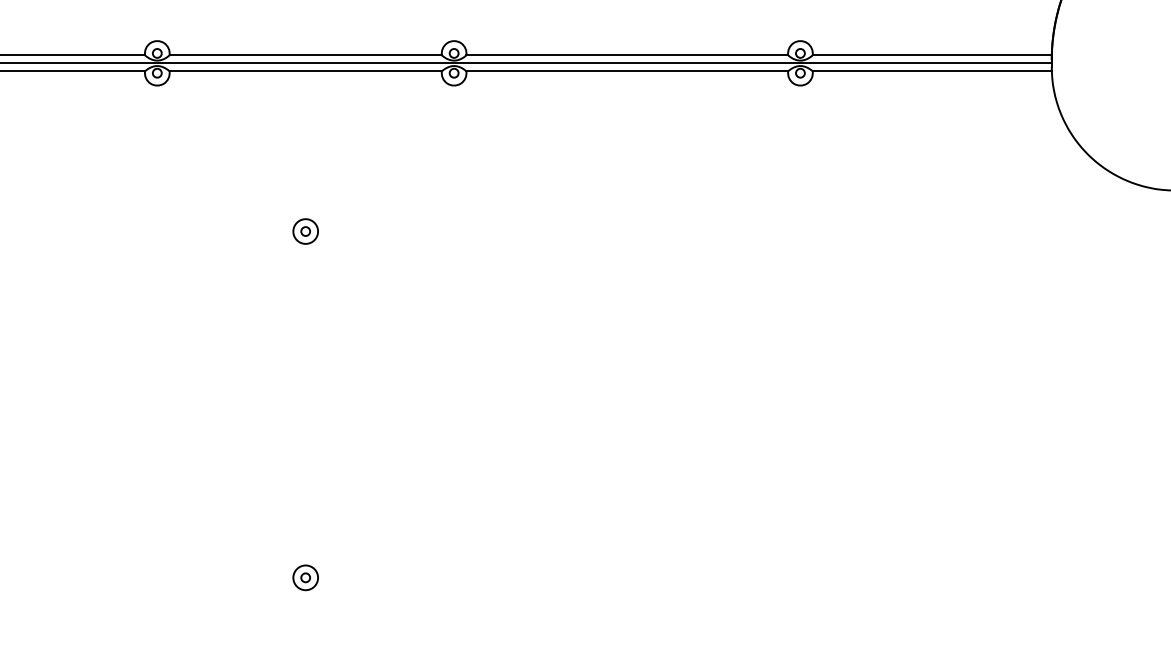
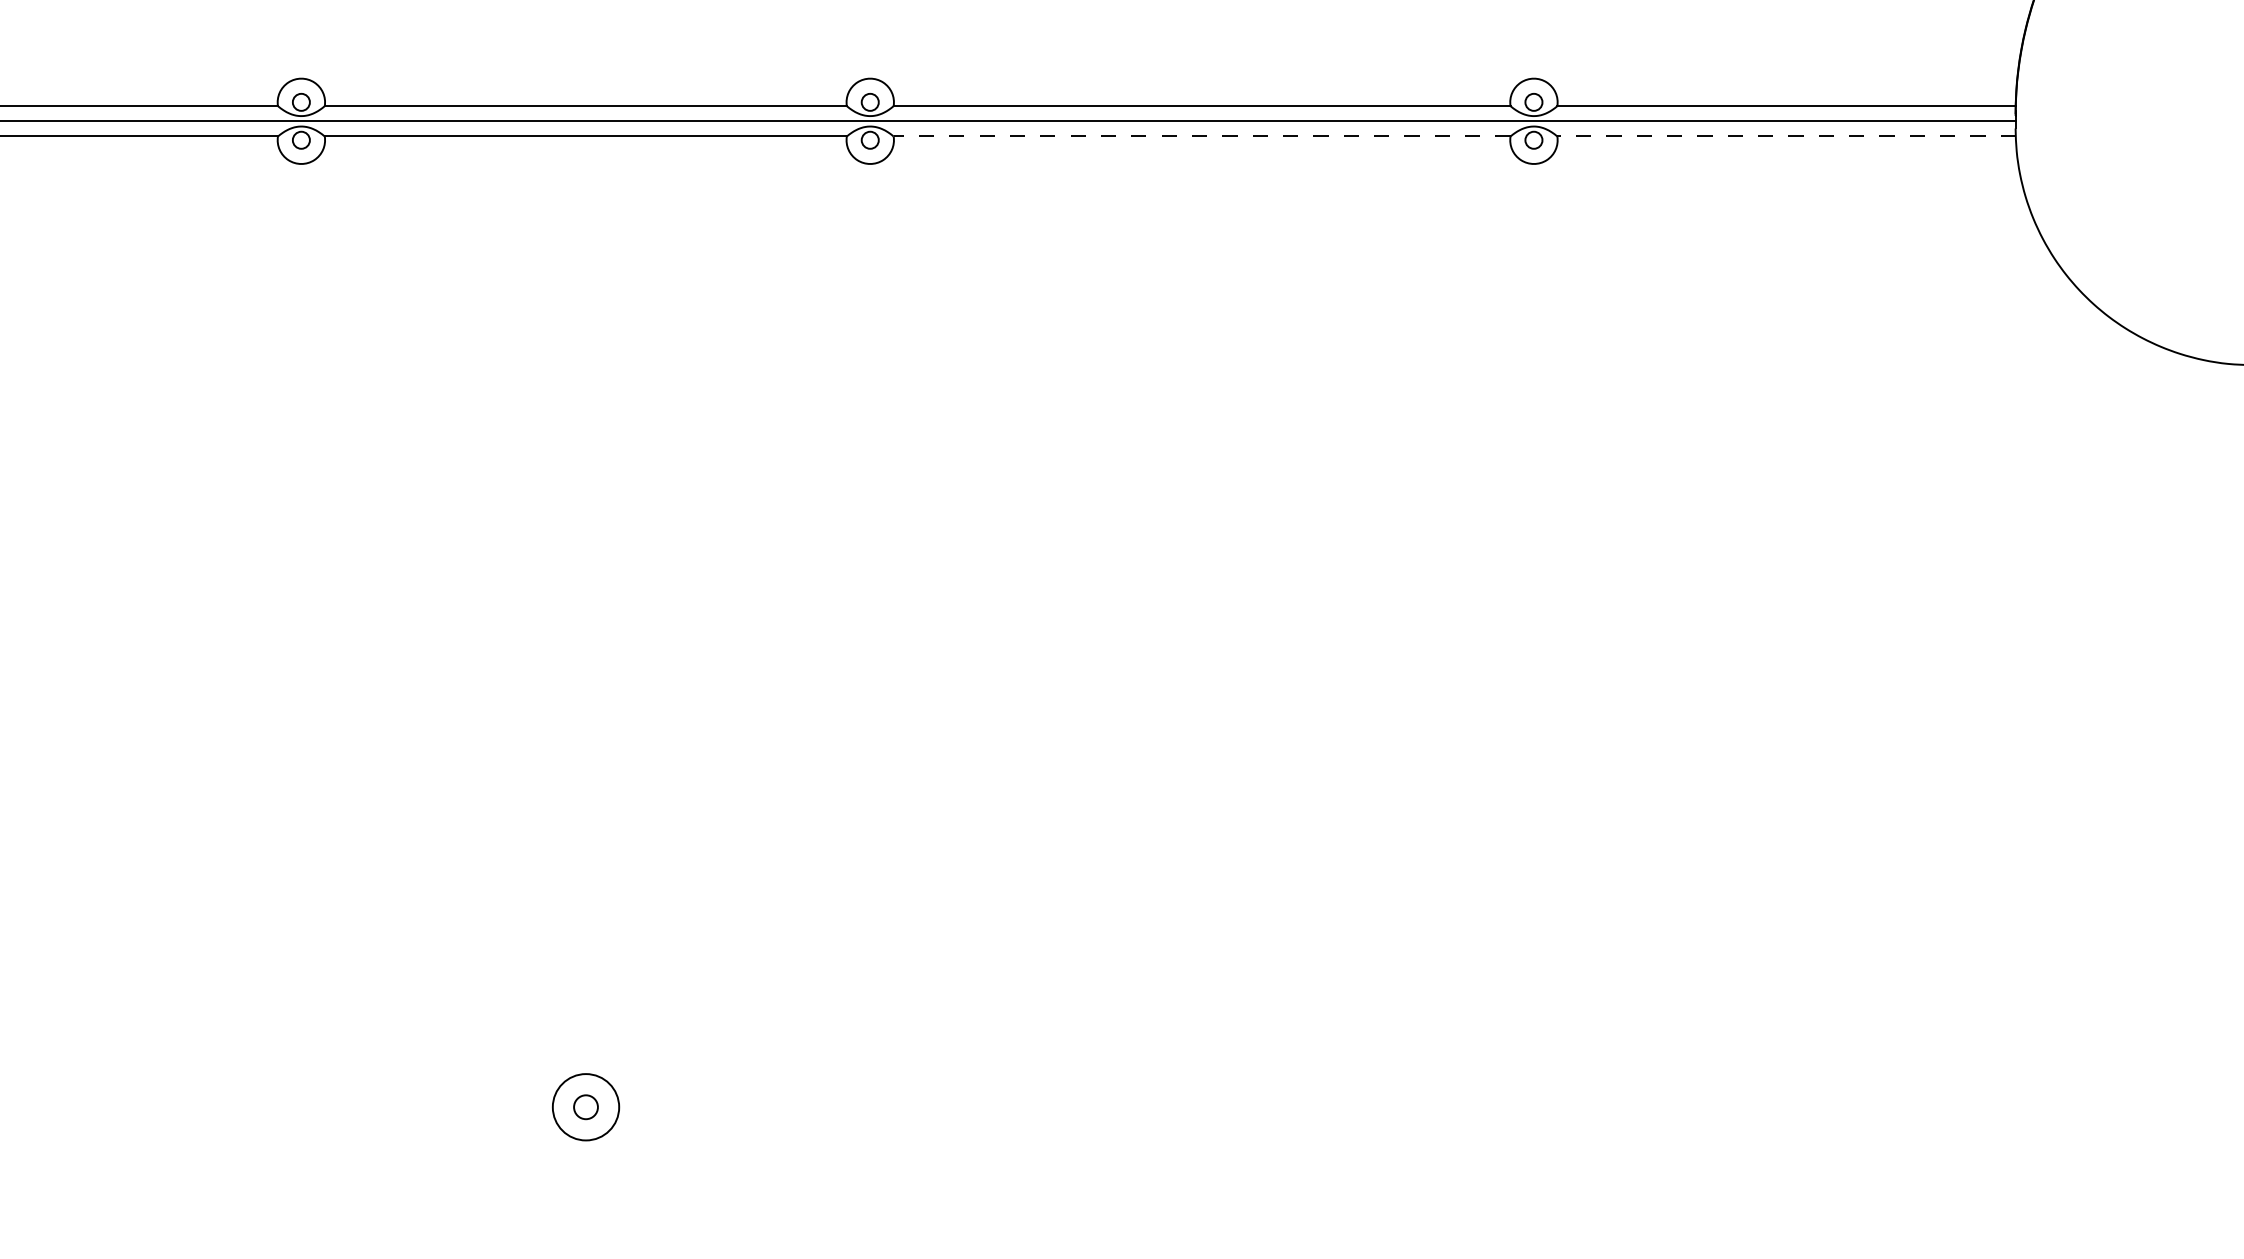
line: (627, 71) -> (1202, 136), solid -> dashed
line: (932, 71) -> (1787, 136), solid -> dashed
part: (305, 231) -> (585, 443), removed
part: (305, 577) -> (585, 1106), size x1.4

